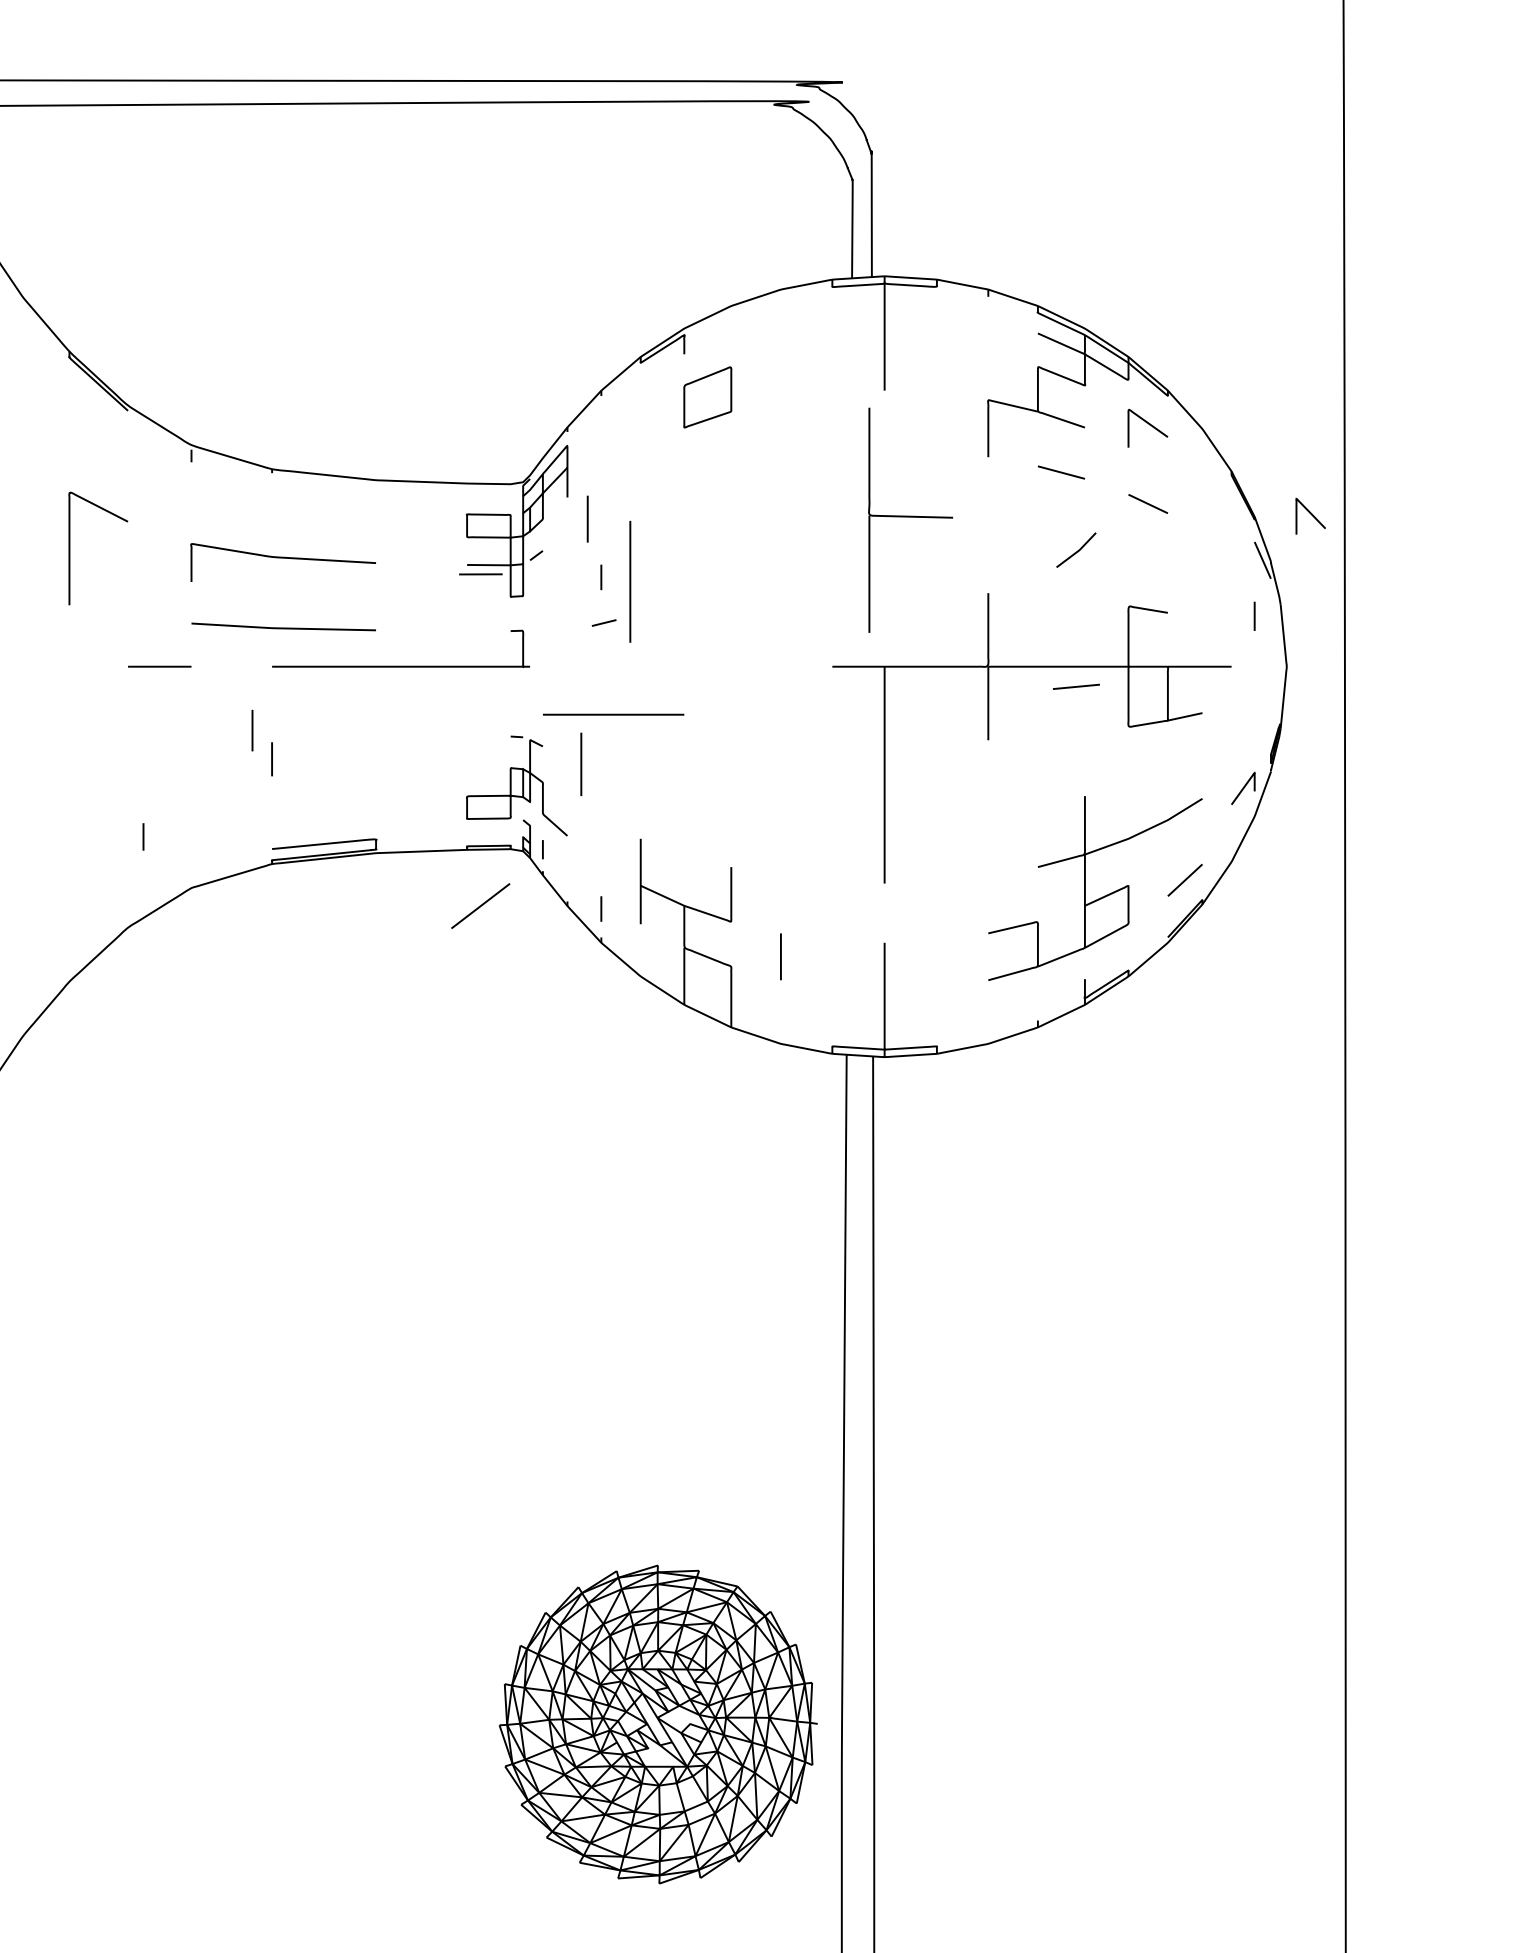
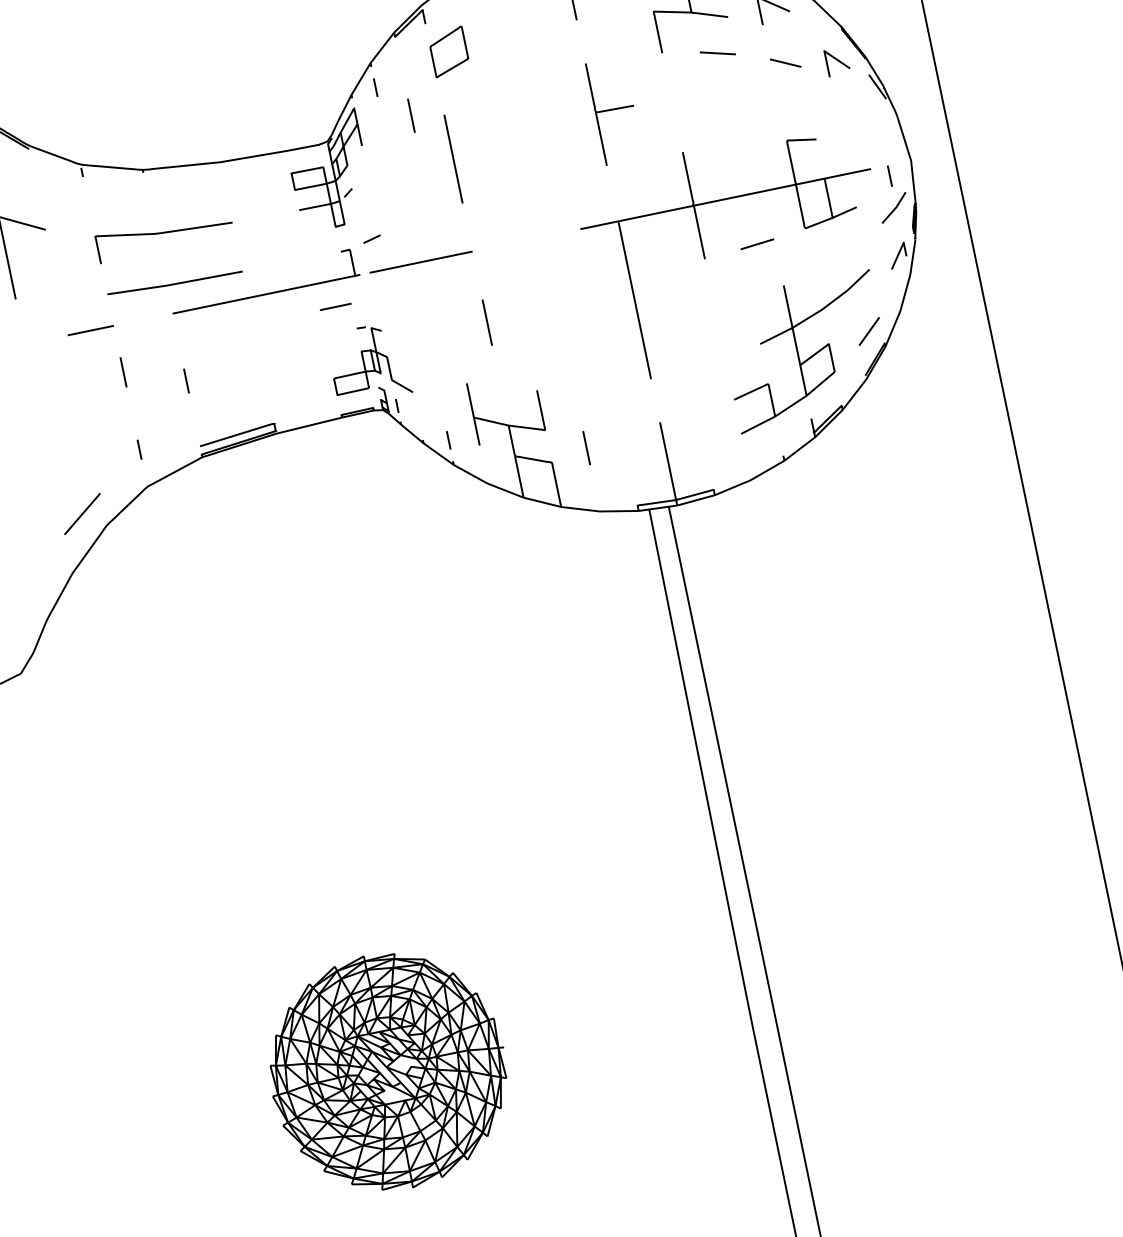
curve: (1310, 514) -> (837, 60), moved
line: (587, 518) -> (411, 115), moved
part: (909, 519) -> (614, 110), size x0.62
curve: (1077, 550) -> (894, 207), moved
line: (480, 574) -> (335, 307), moved
line: (601, 577) -> (375, 87), moved
line: (630, 581) -> (453, 158), moved
line: (1254, 615) -> (889, 175), moved
line: (603, 622) -> (371, 238), moved
line: (1076, 686) -> (757, 244), moved
line: (613, 714) -> (421, 262), moved
line: (252, 730) -> (123, 372), moved
line: (581, 764) -> (487, 322), moved
line: (143, 836) -> (139, 449), moved
line: (480, 905) -> (82, 513), moved
part: (657, 1724) -> (387, 1072), moved

